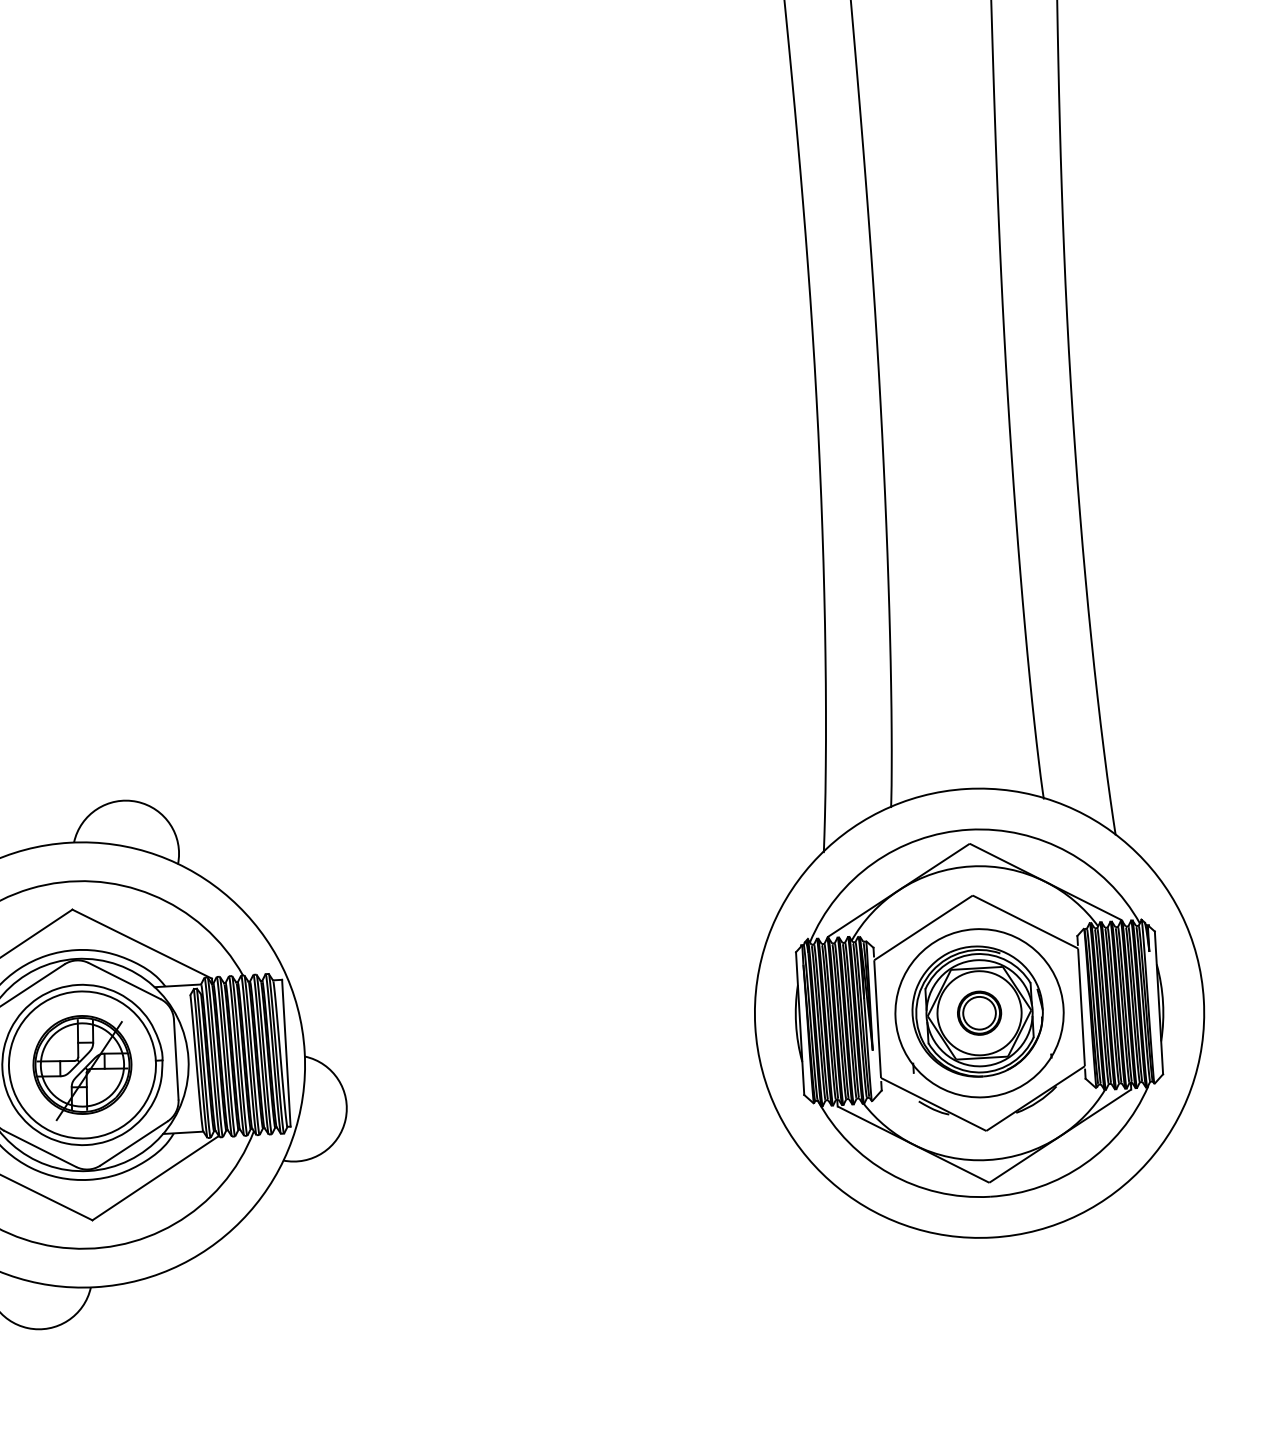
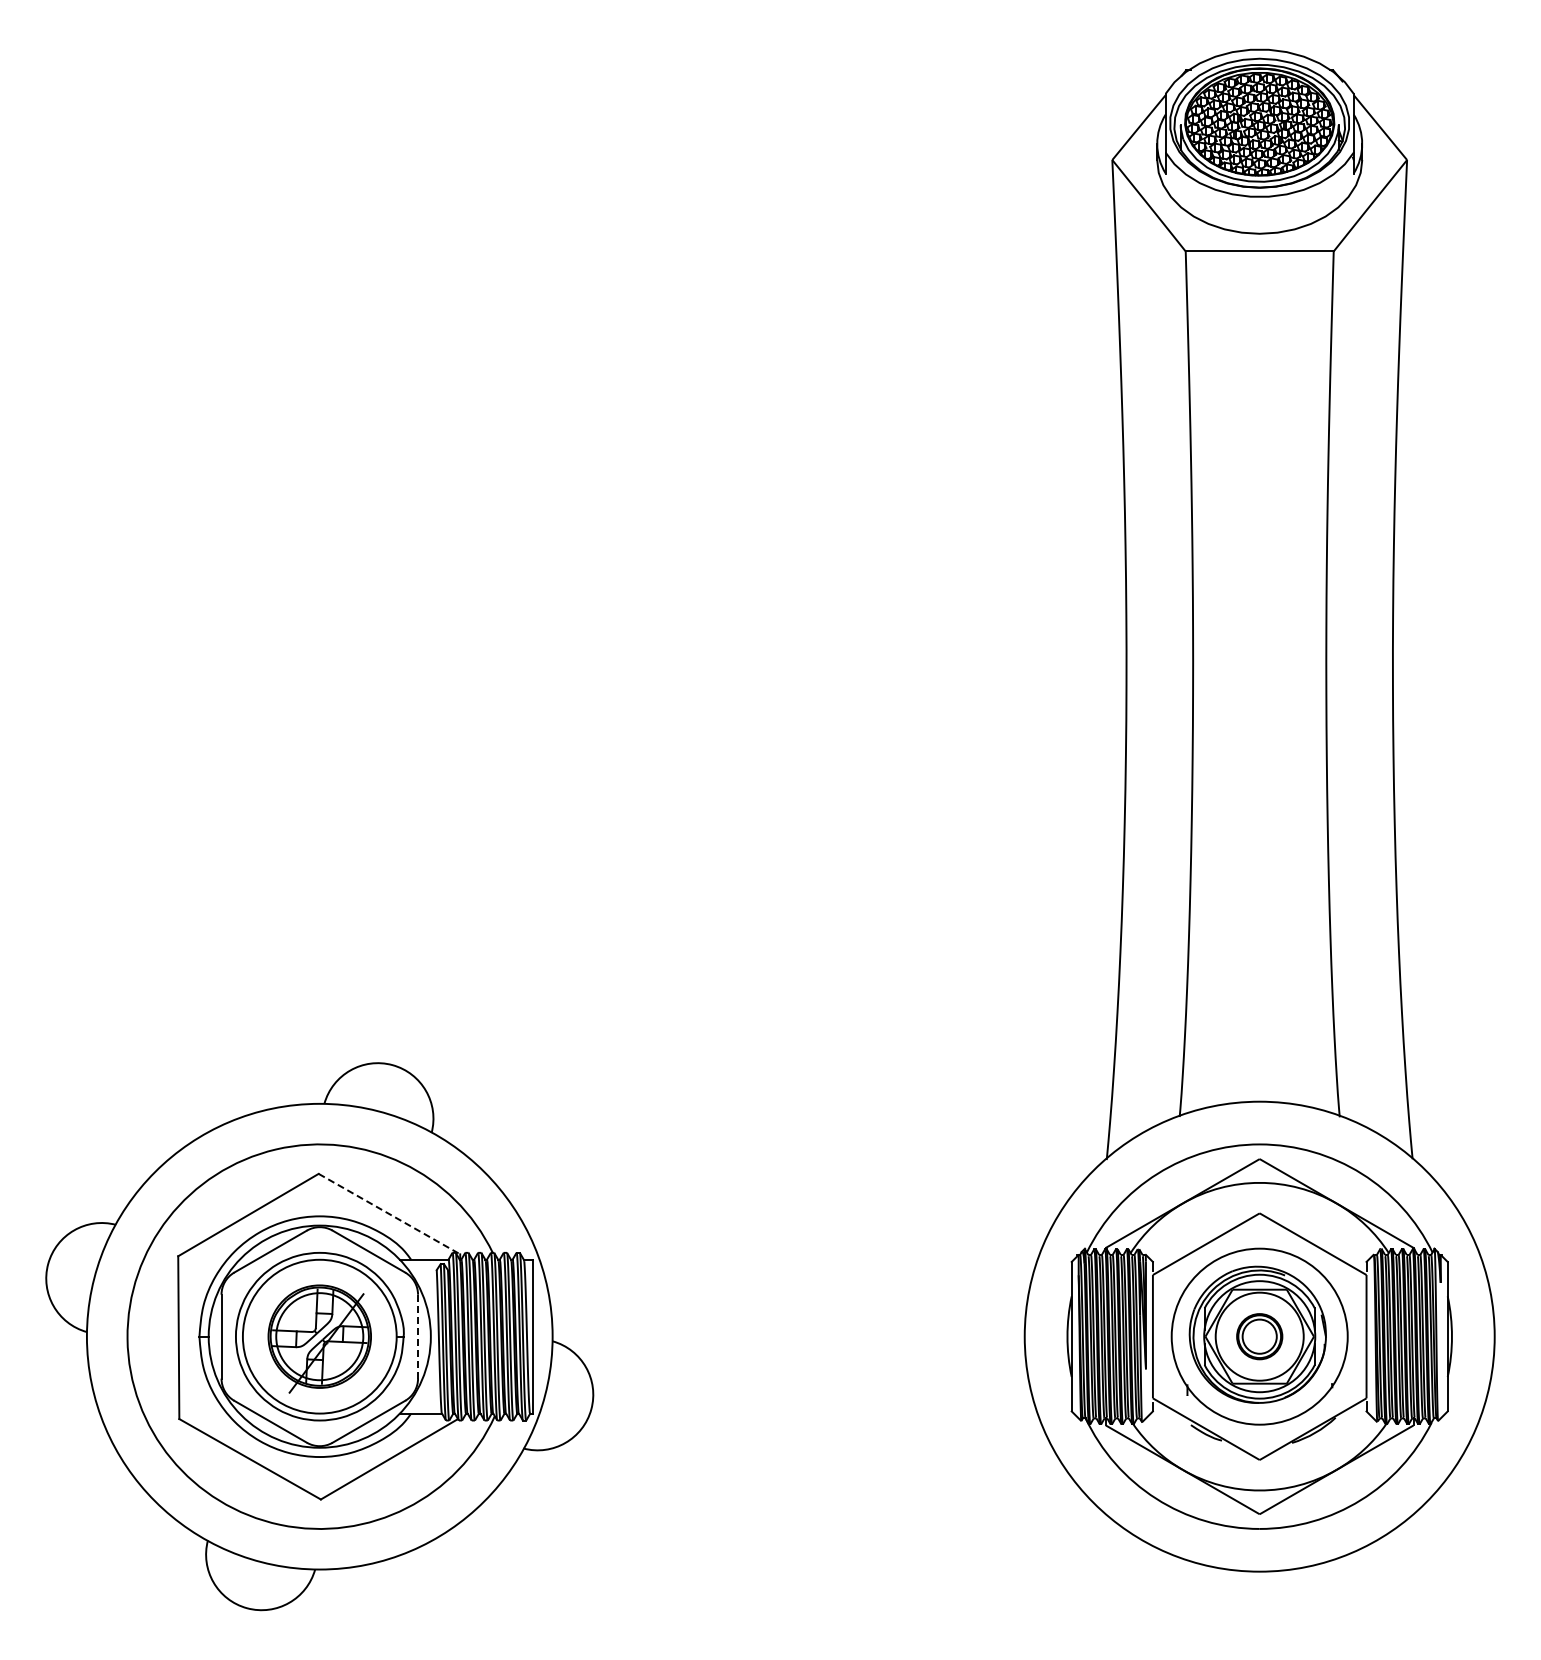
line: (142, 944) -> (389, 1214), solid -> dashed
line: (176, 1059) -> (418, 1336), solid -> dashed

